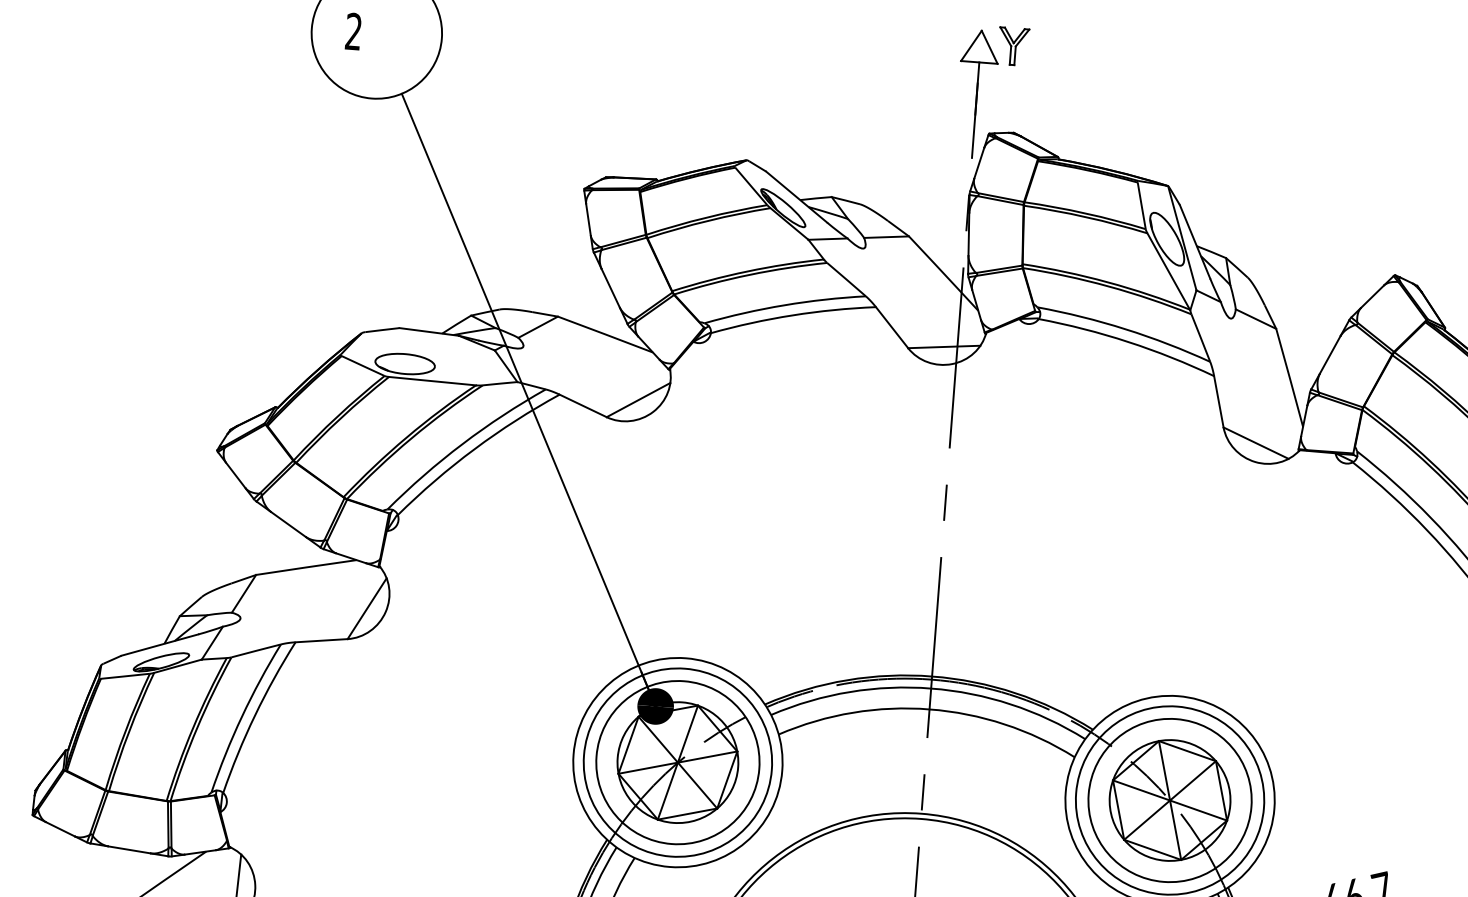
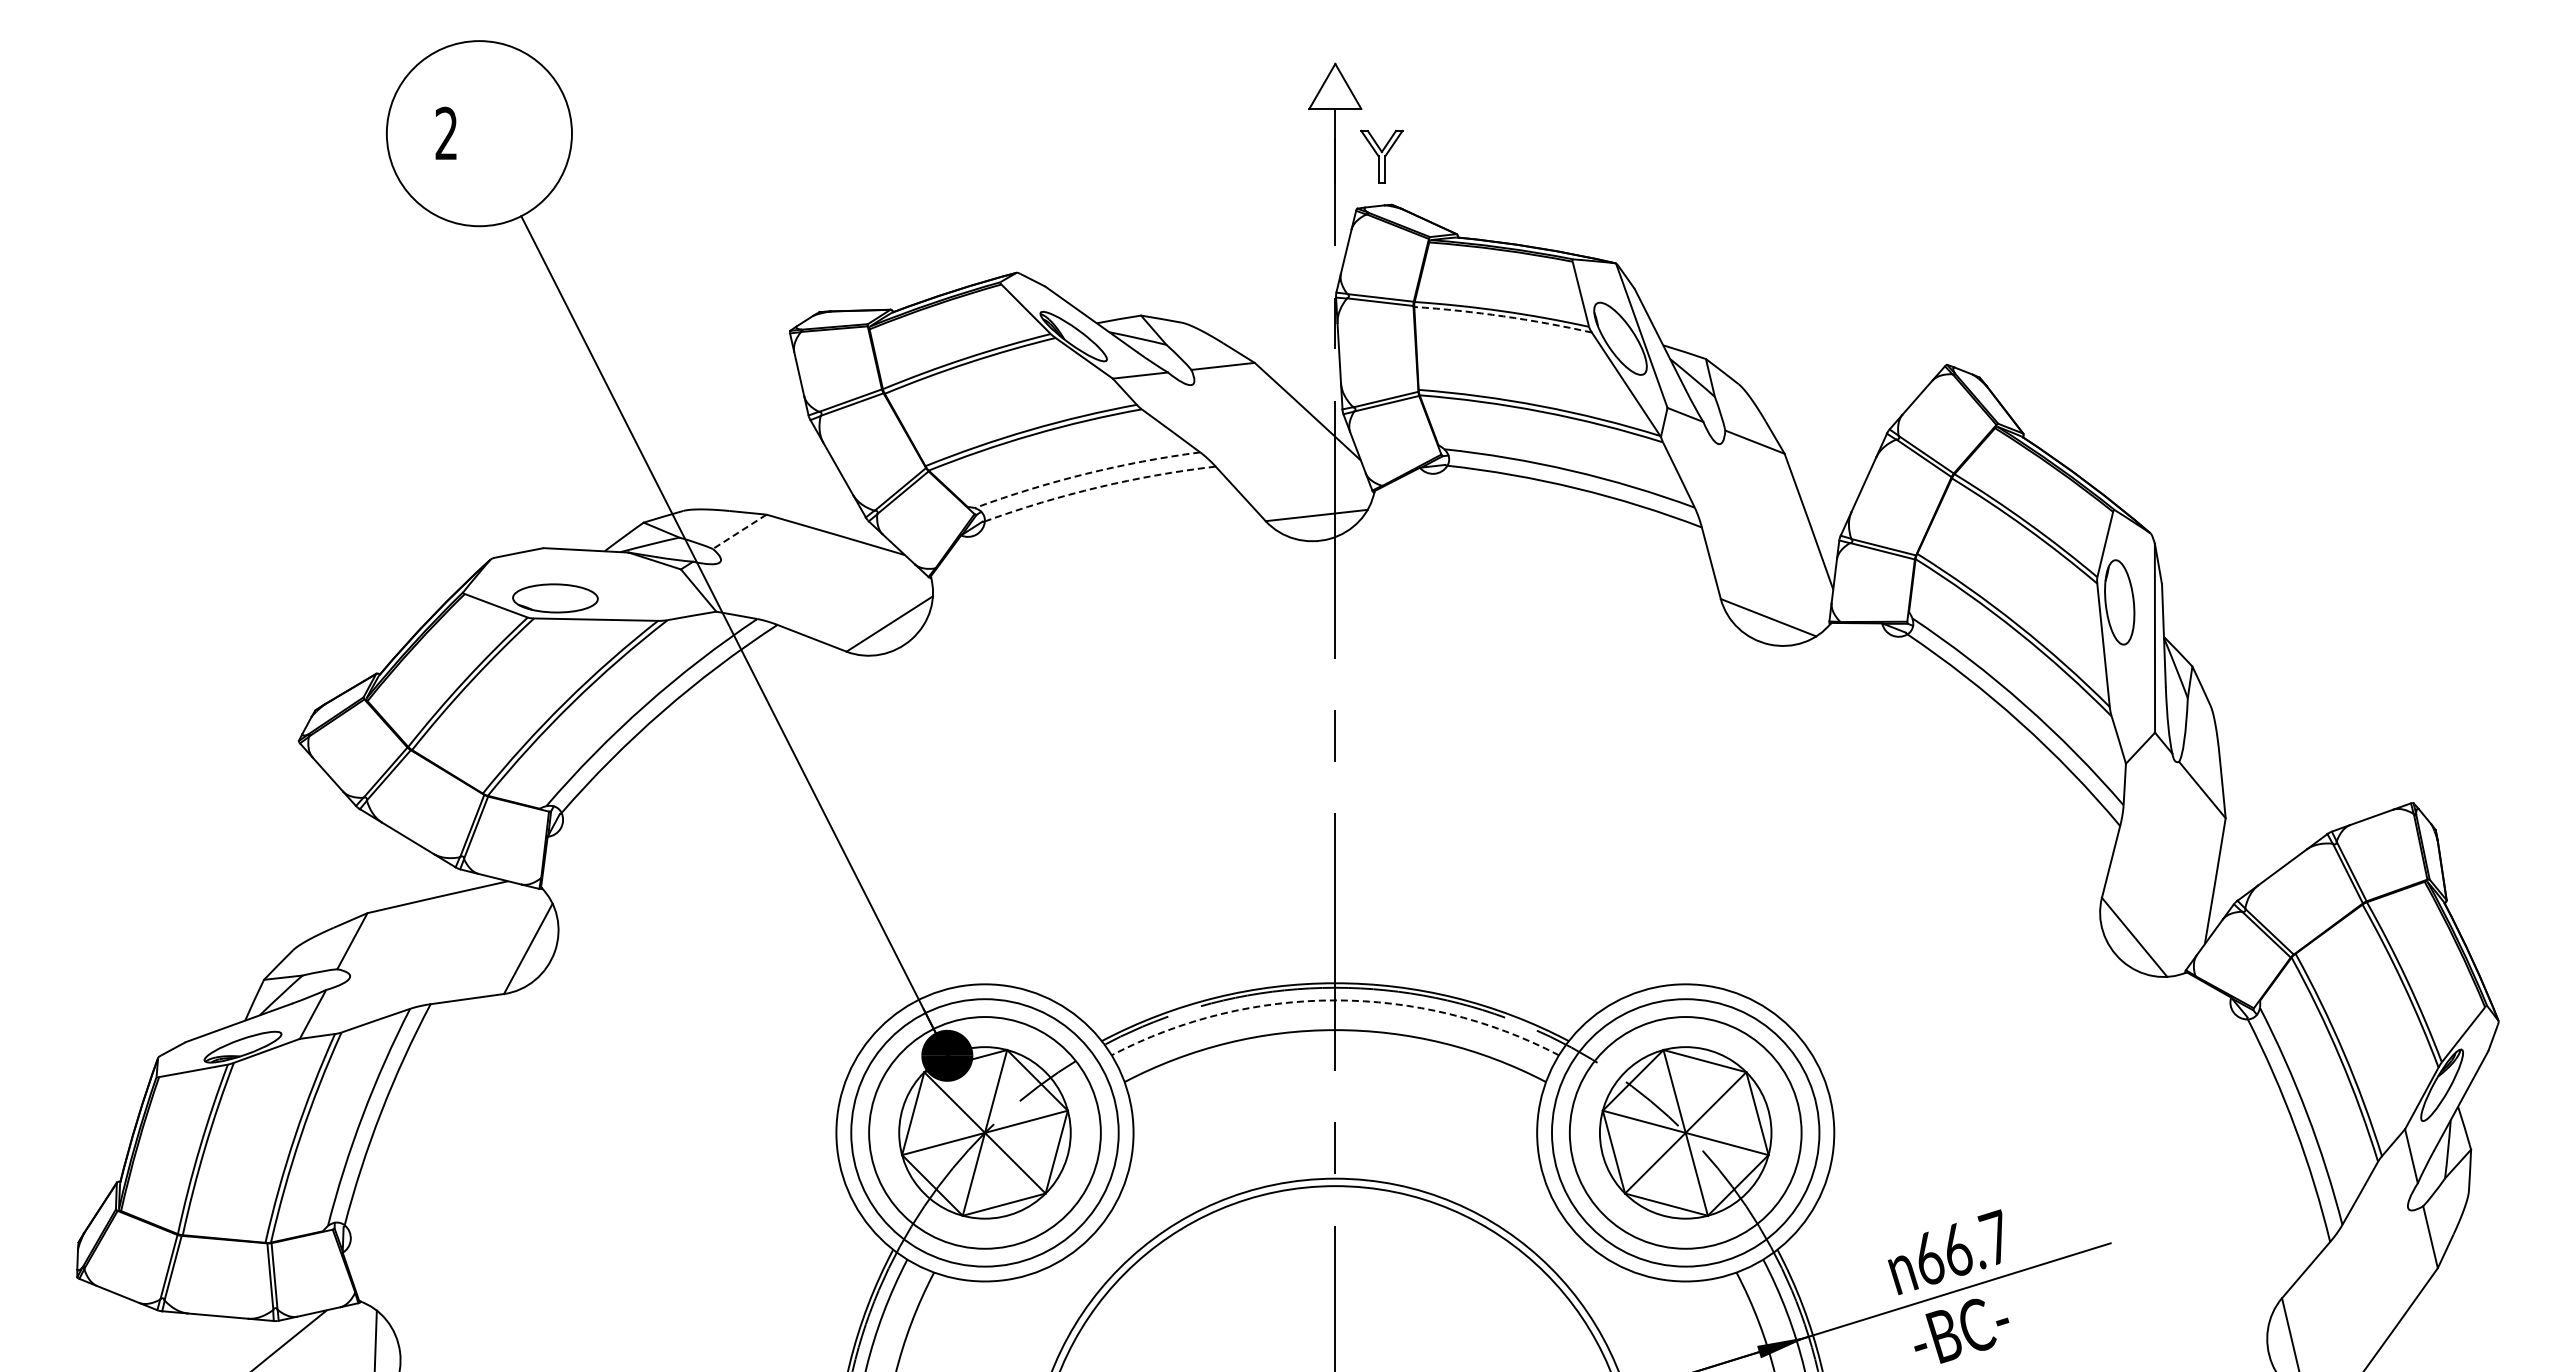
part: (1013, 46) -> (1381, 156), moved
arc: (1086, 217) -> (1503, 316), solid -> dashed
arc: (784, 304) -> (1085, 473), solid -> dashed
arc: (792, 315) -> (1098, 487), solid -> dashed
line: (538, 326) -> (739, 531), solid -> dashed
arc: (931, 688) -> (1335, 1000), solid -> dashed

